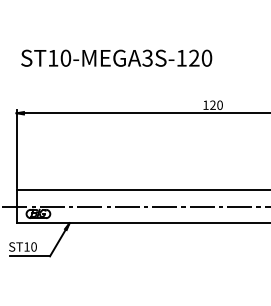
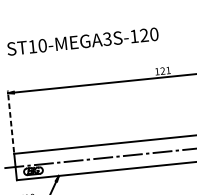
text: (219, 104) -> (167, 69), 120 -> 121
line: (16, 148) -> (10, 121), solid -> dashed

